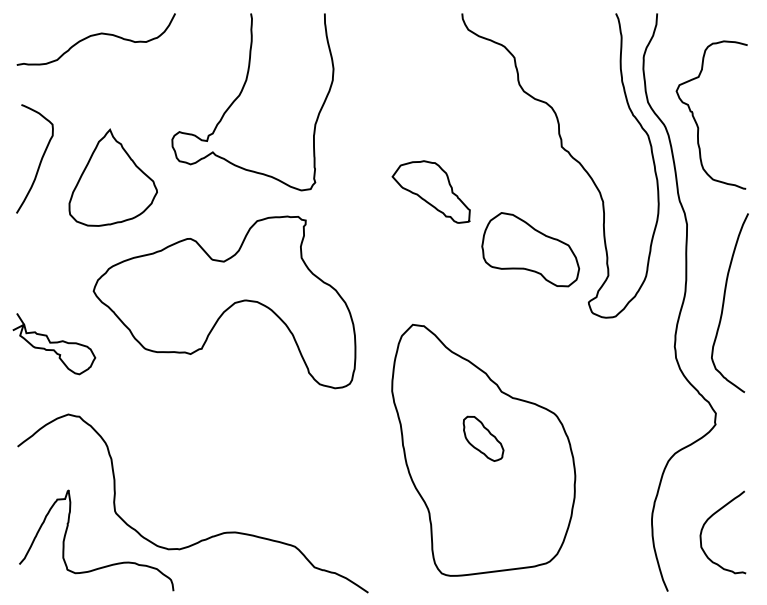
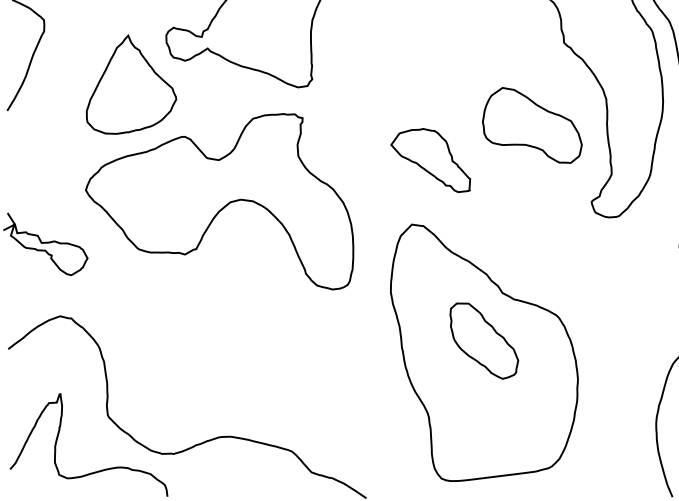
part: (112, 177) -> (130, 84), moved
part: (430, 191) -> (429, 159), moved
part: (530, 249) -> (532, 125), moved
part: (483, 438) -> (484, 340), size x1.67

